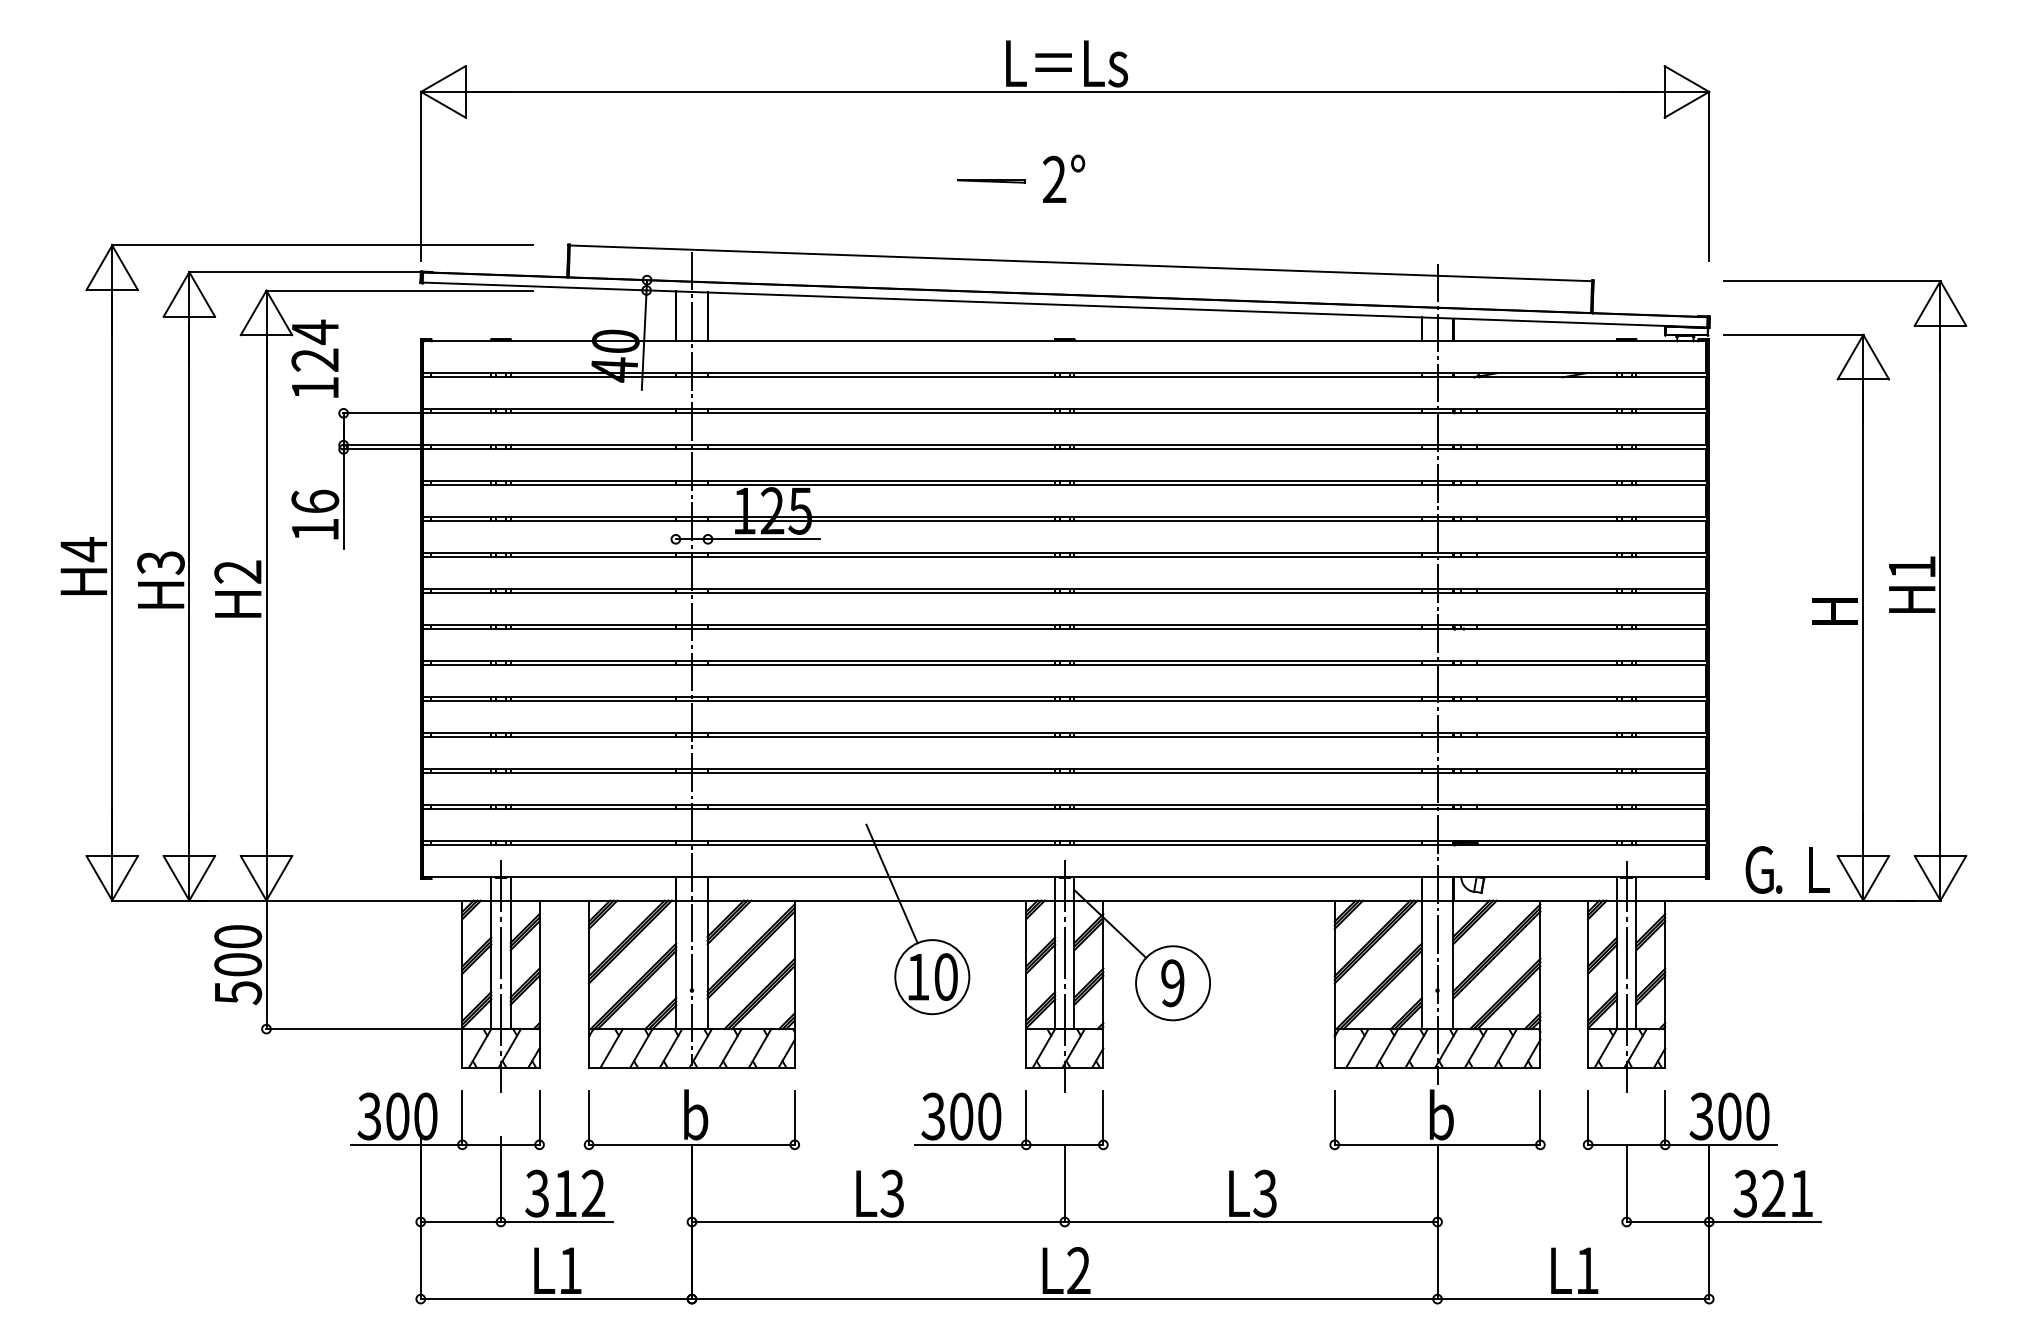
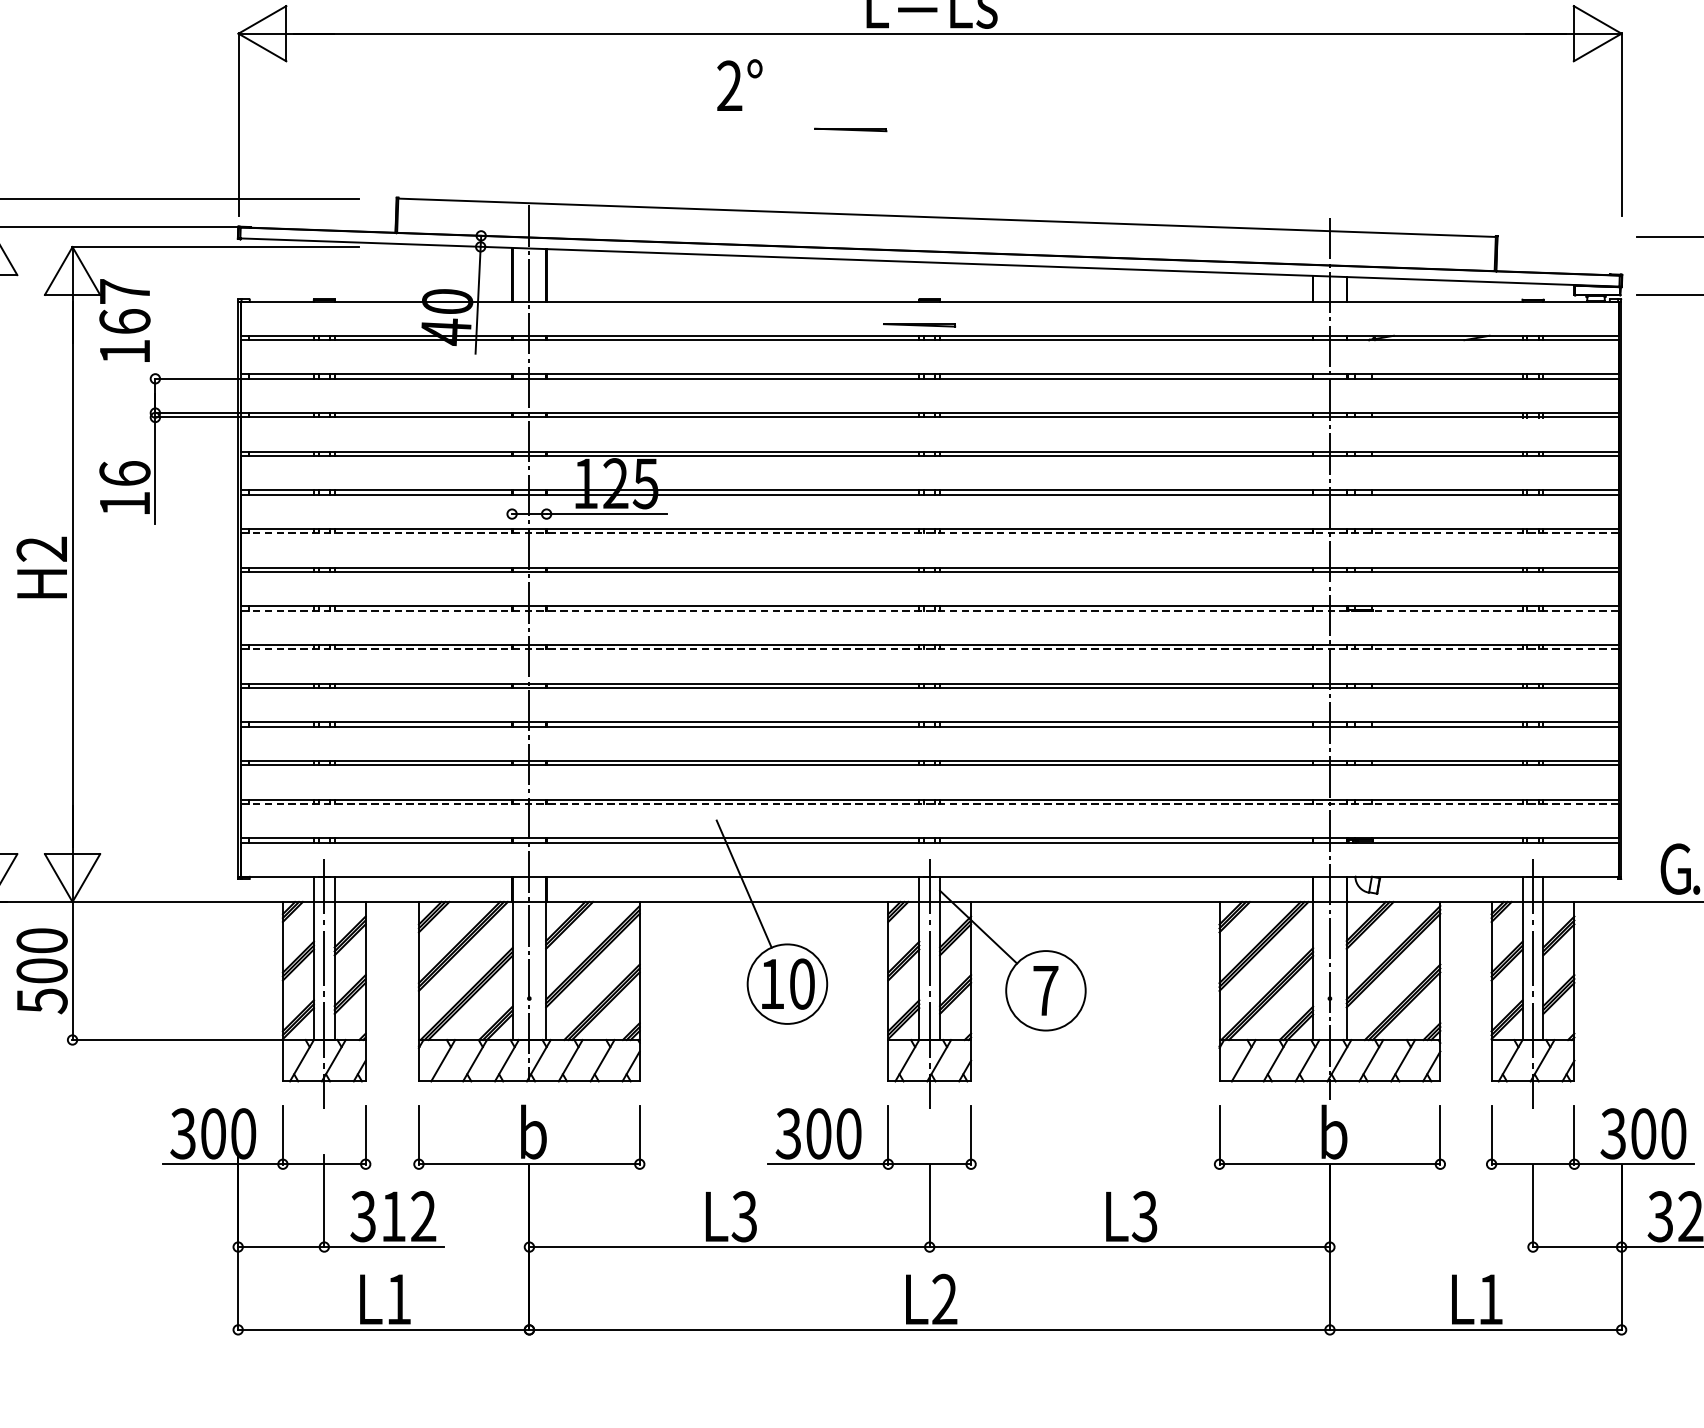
text: (1064, 178) -> (740, 84), moved
text: (315, 345) -> (125, 305), 124 -> 167
line: (1055, 363) -> (919, 325), added
line: (1065, 557) -> (930, 533), solid -> dashed
line: (1065, 629) -> (930, 610), solid -> dashed
line: (1065, 665) -> (930, 649), solid -> dashed
line: (1065, 809) -> (930, 804), solid -> dashed
text: (1172, 983) -> (1045, 991), 9 -> 7

